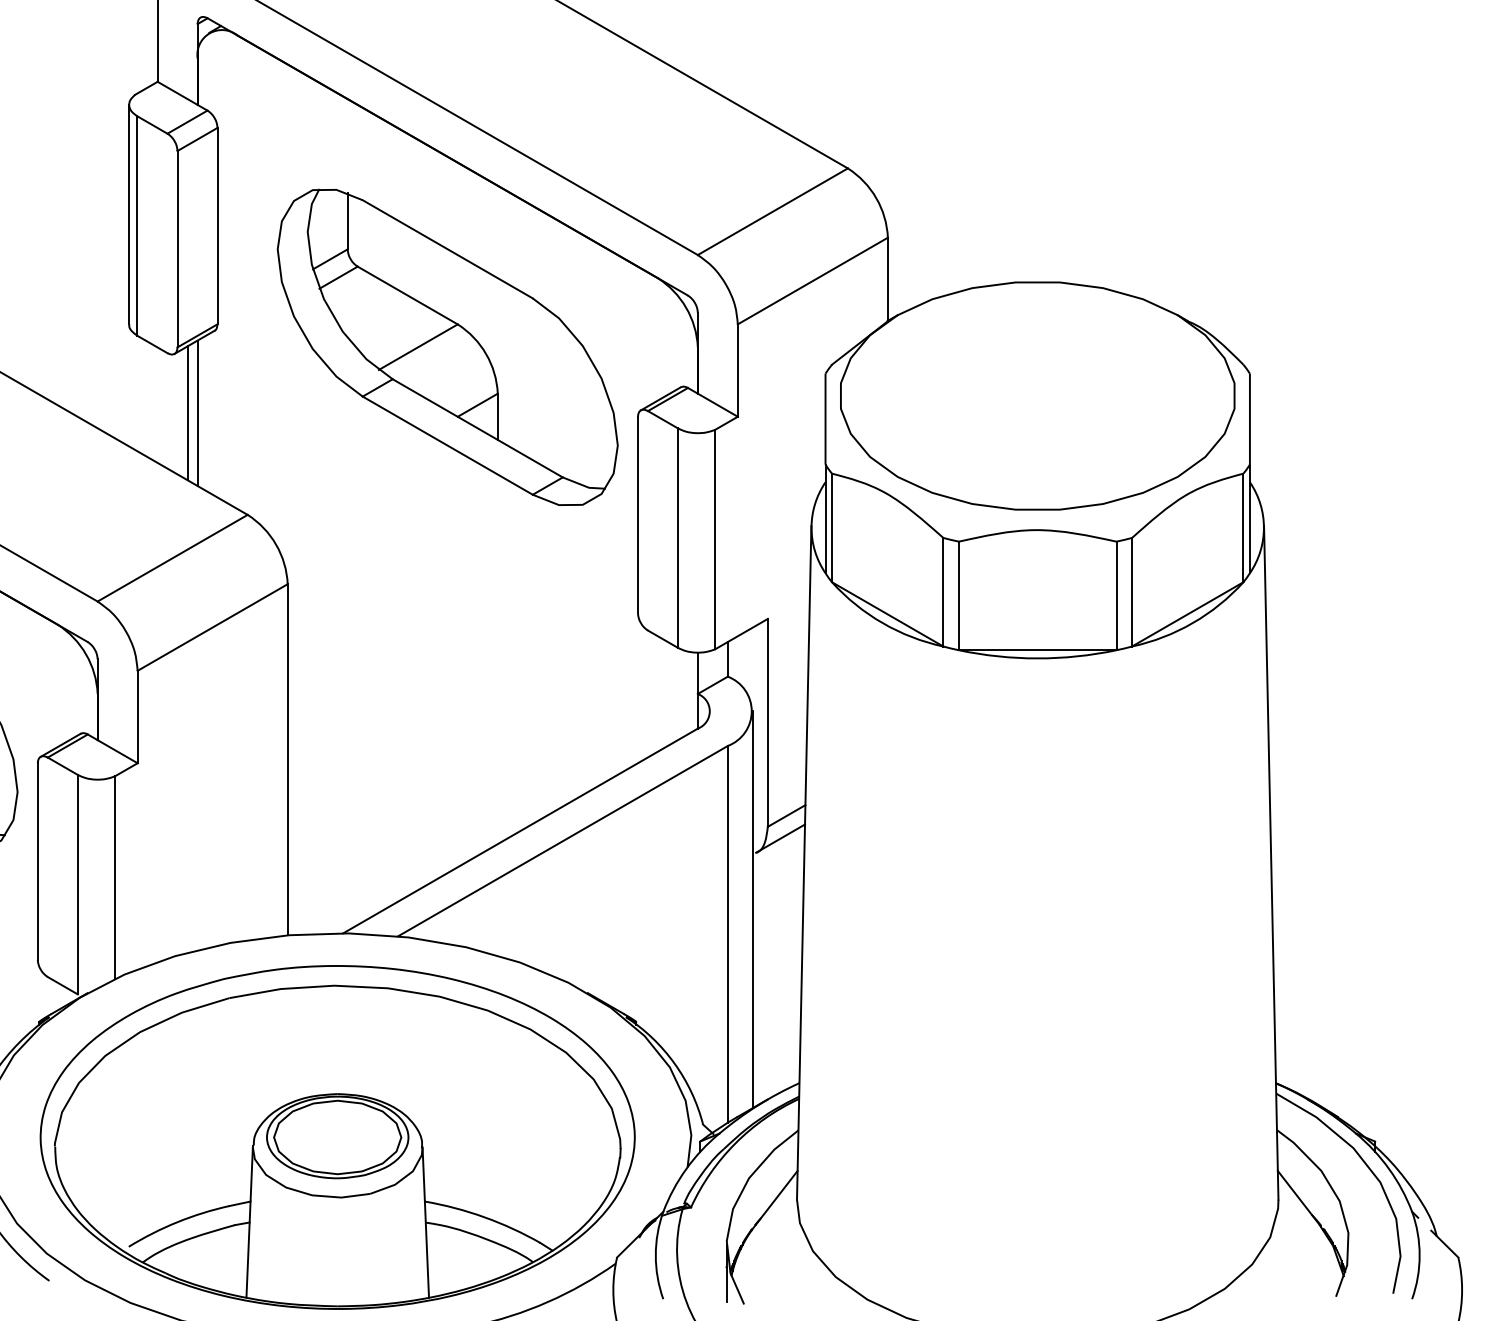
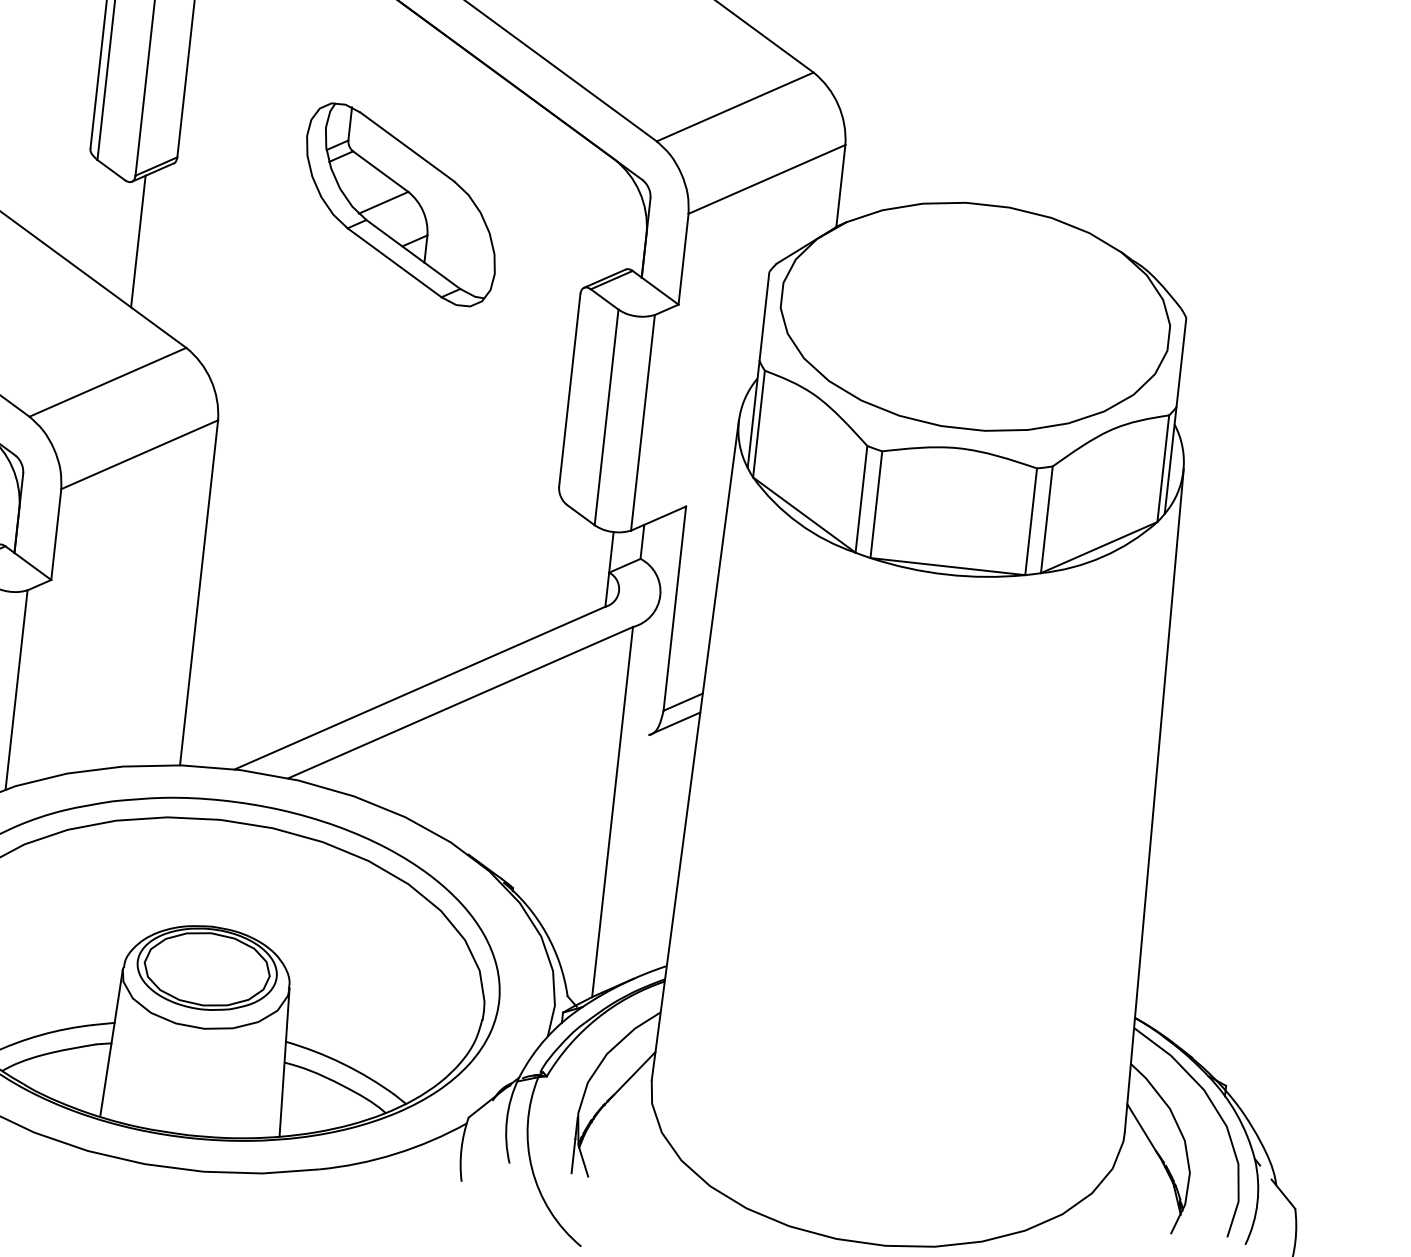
part: (447, 346) -> (400, 204), size x0.6
line: (197, 413) -> (148, 242), removed
line: (752, 909) -> (639, 790), removed

